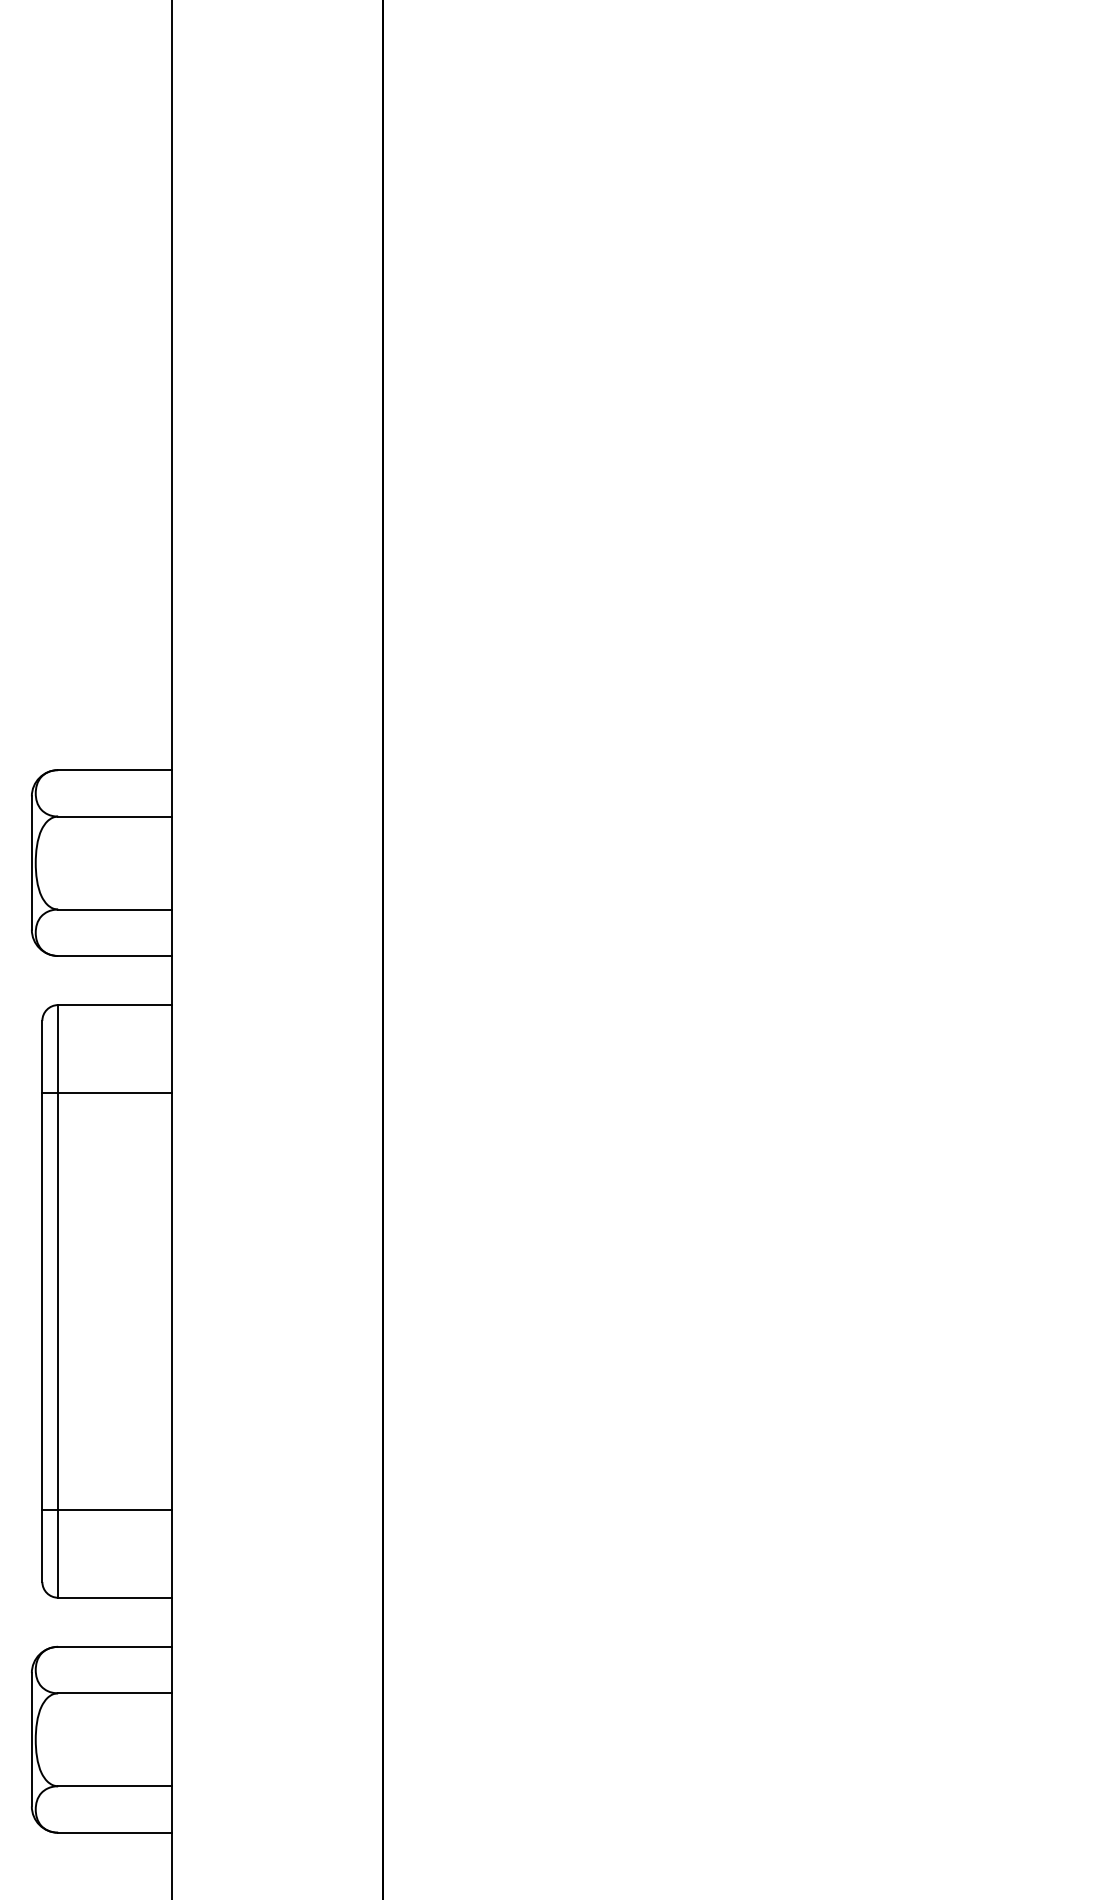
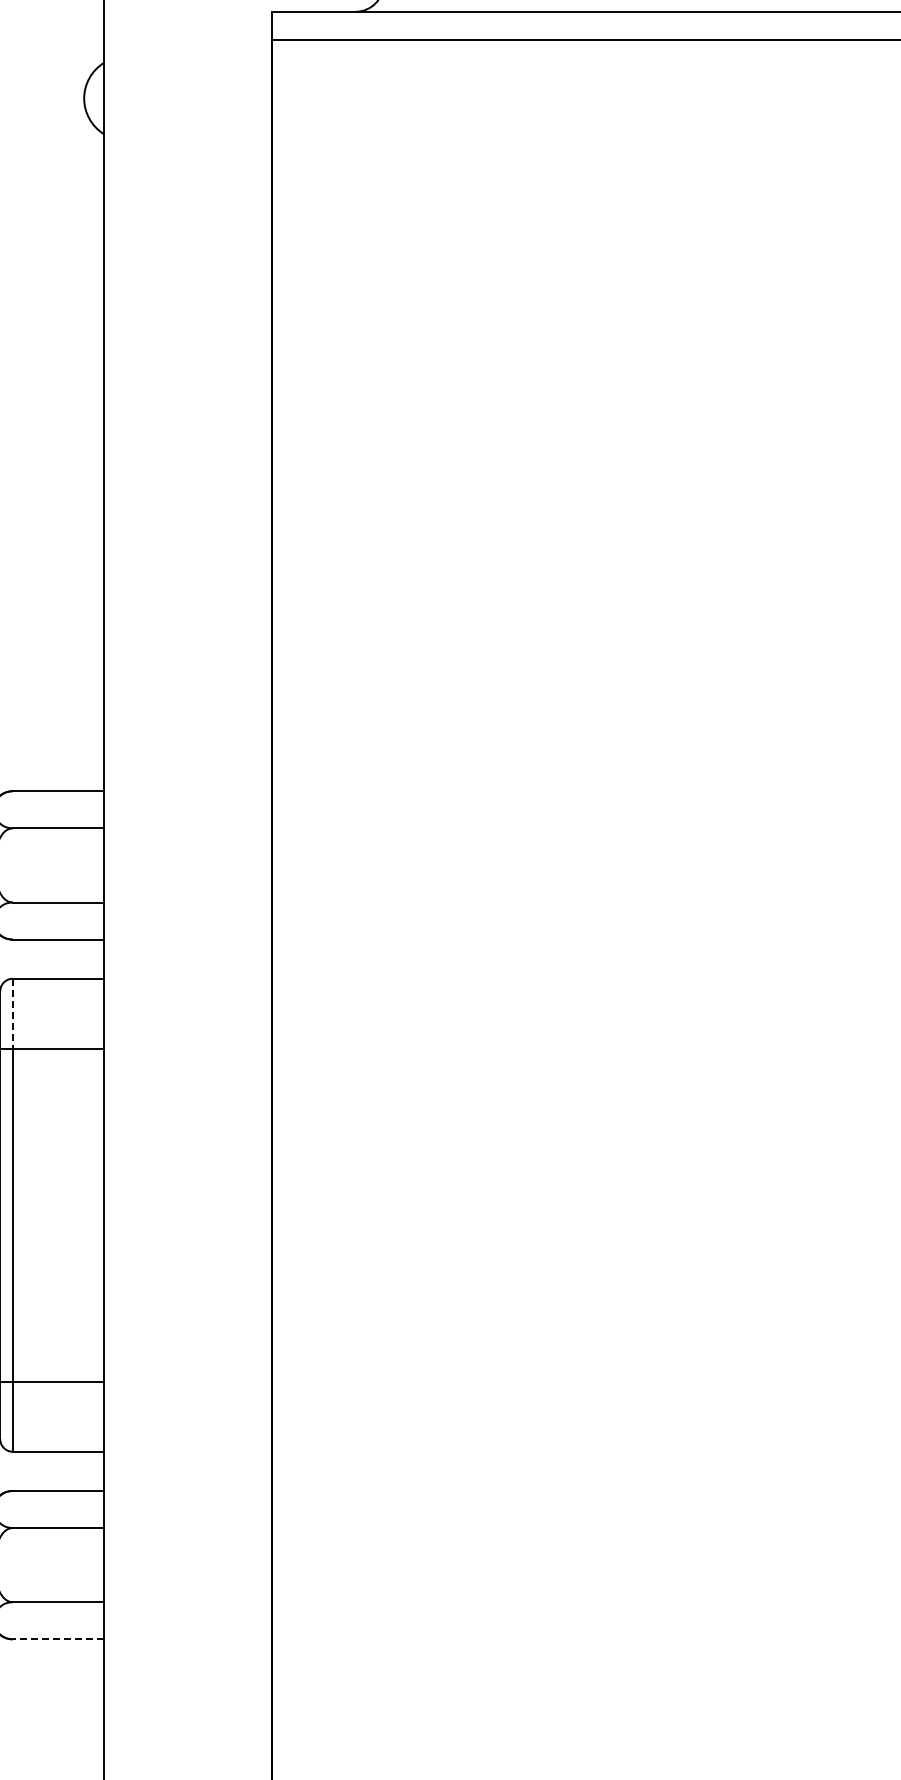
line: (57, 1048) -> (12, 1013), solid -> dashed
line: (114, 1832) -> (57, 1639), solid -> dashed

